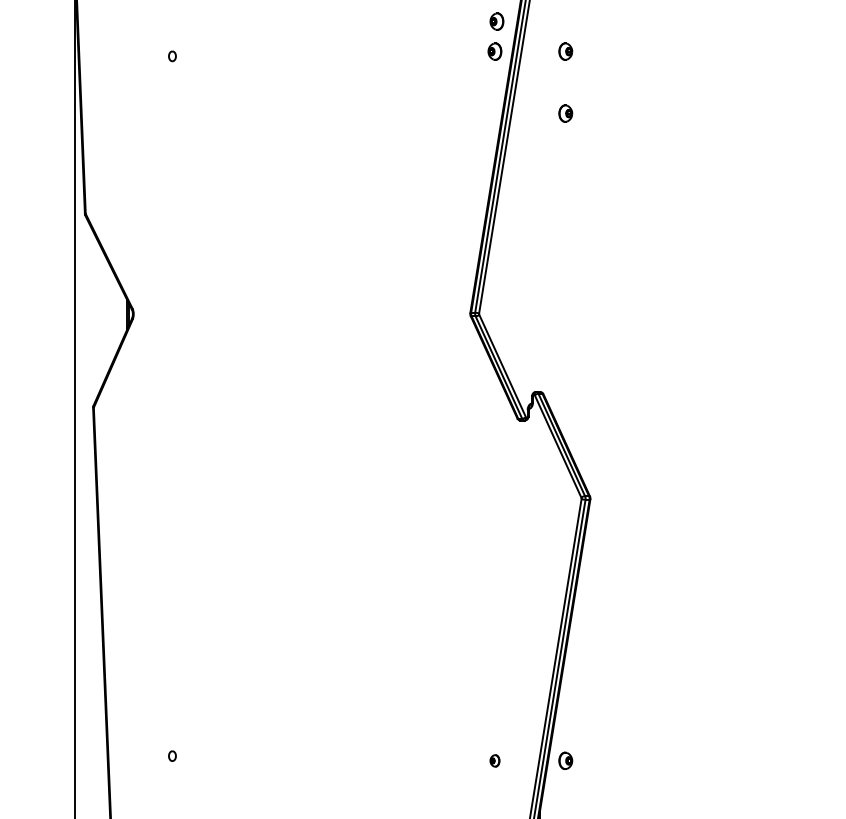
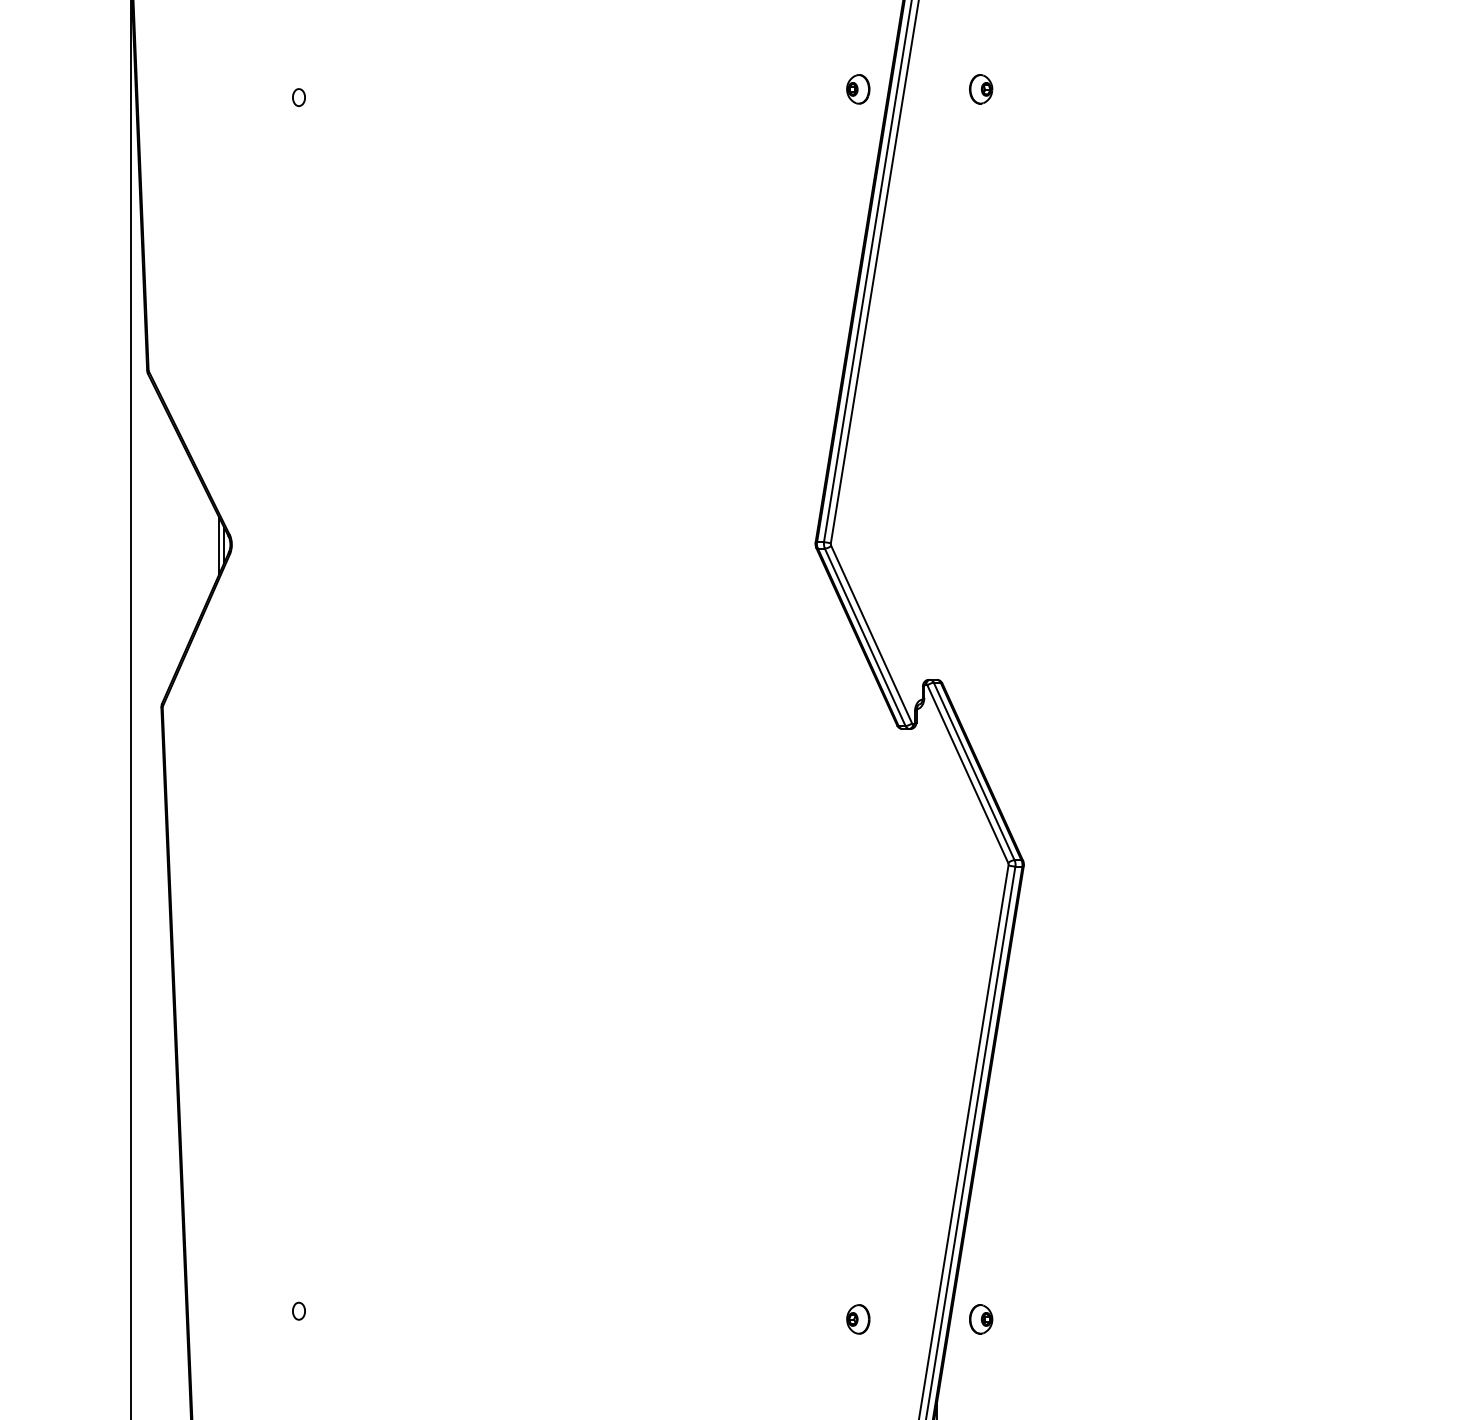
part: (496, 21) -> (860, 37), removed
part: (565, 113) -> (980, 196), removed
part: (494, 760) -> (857, 1318), size x1.43

